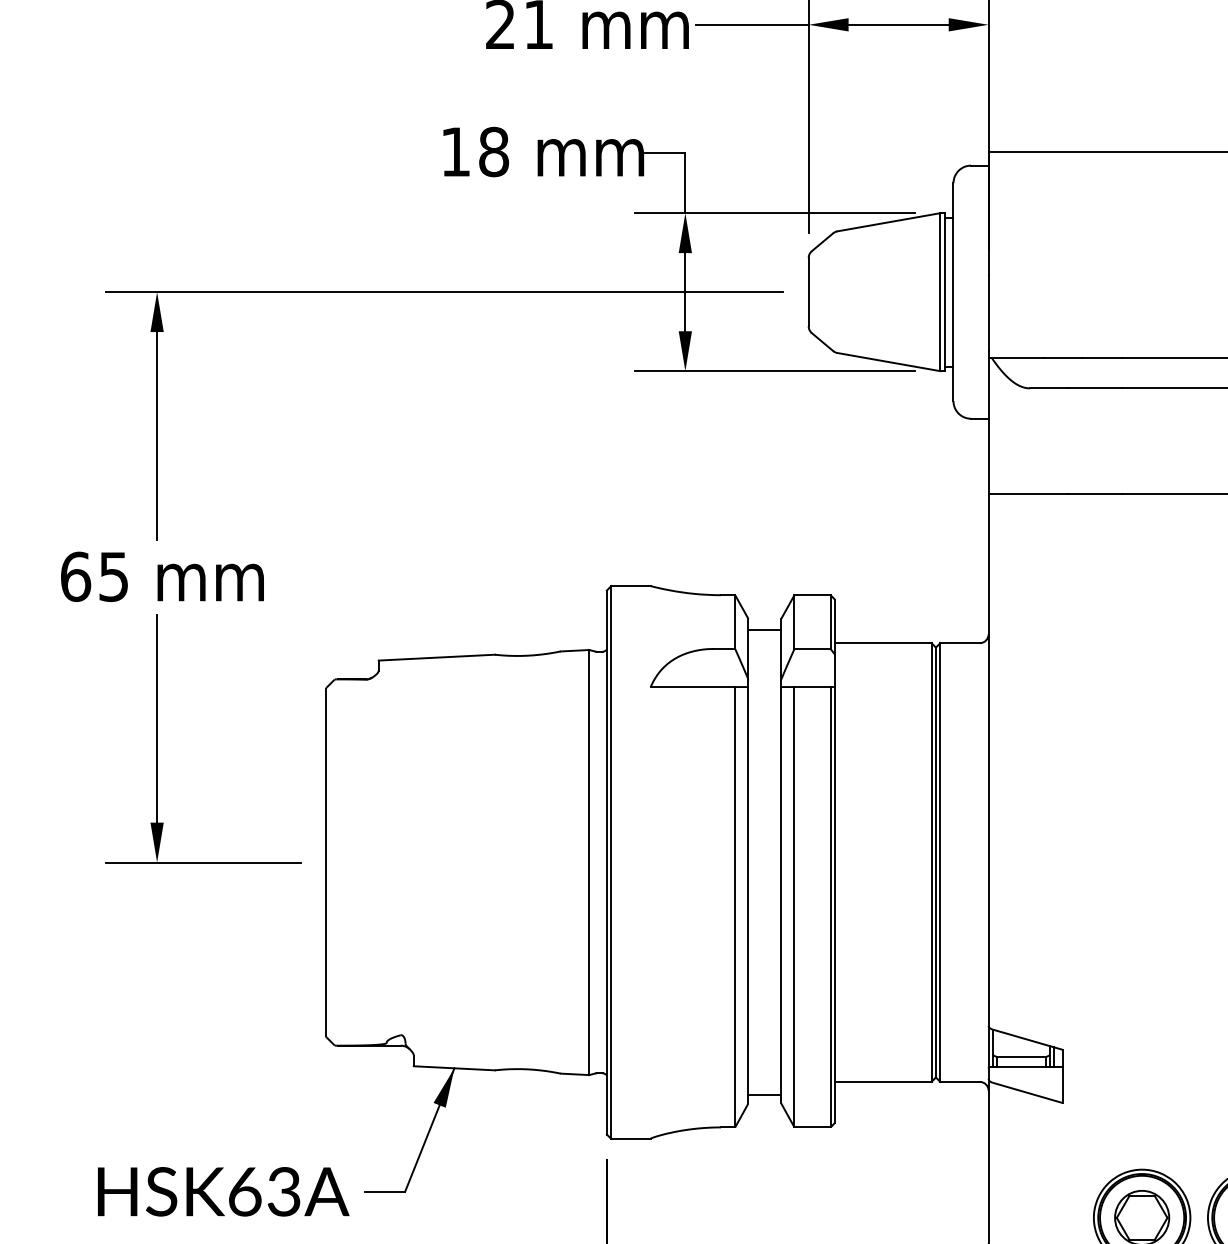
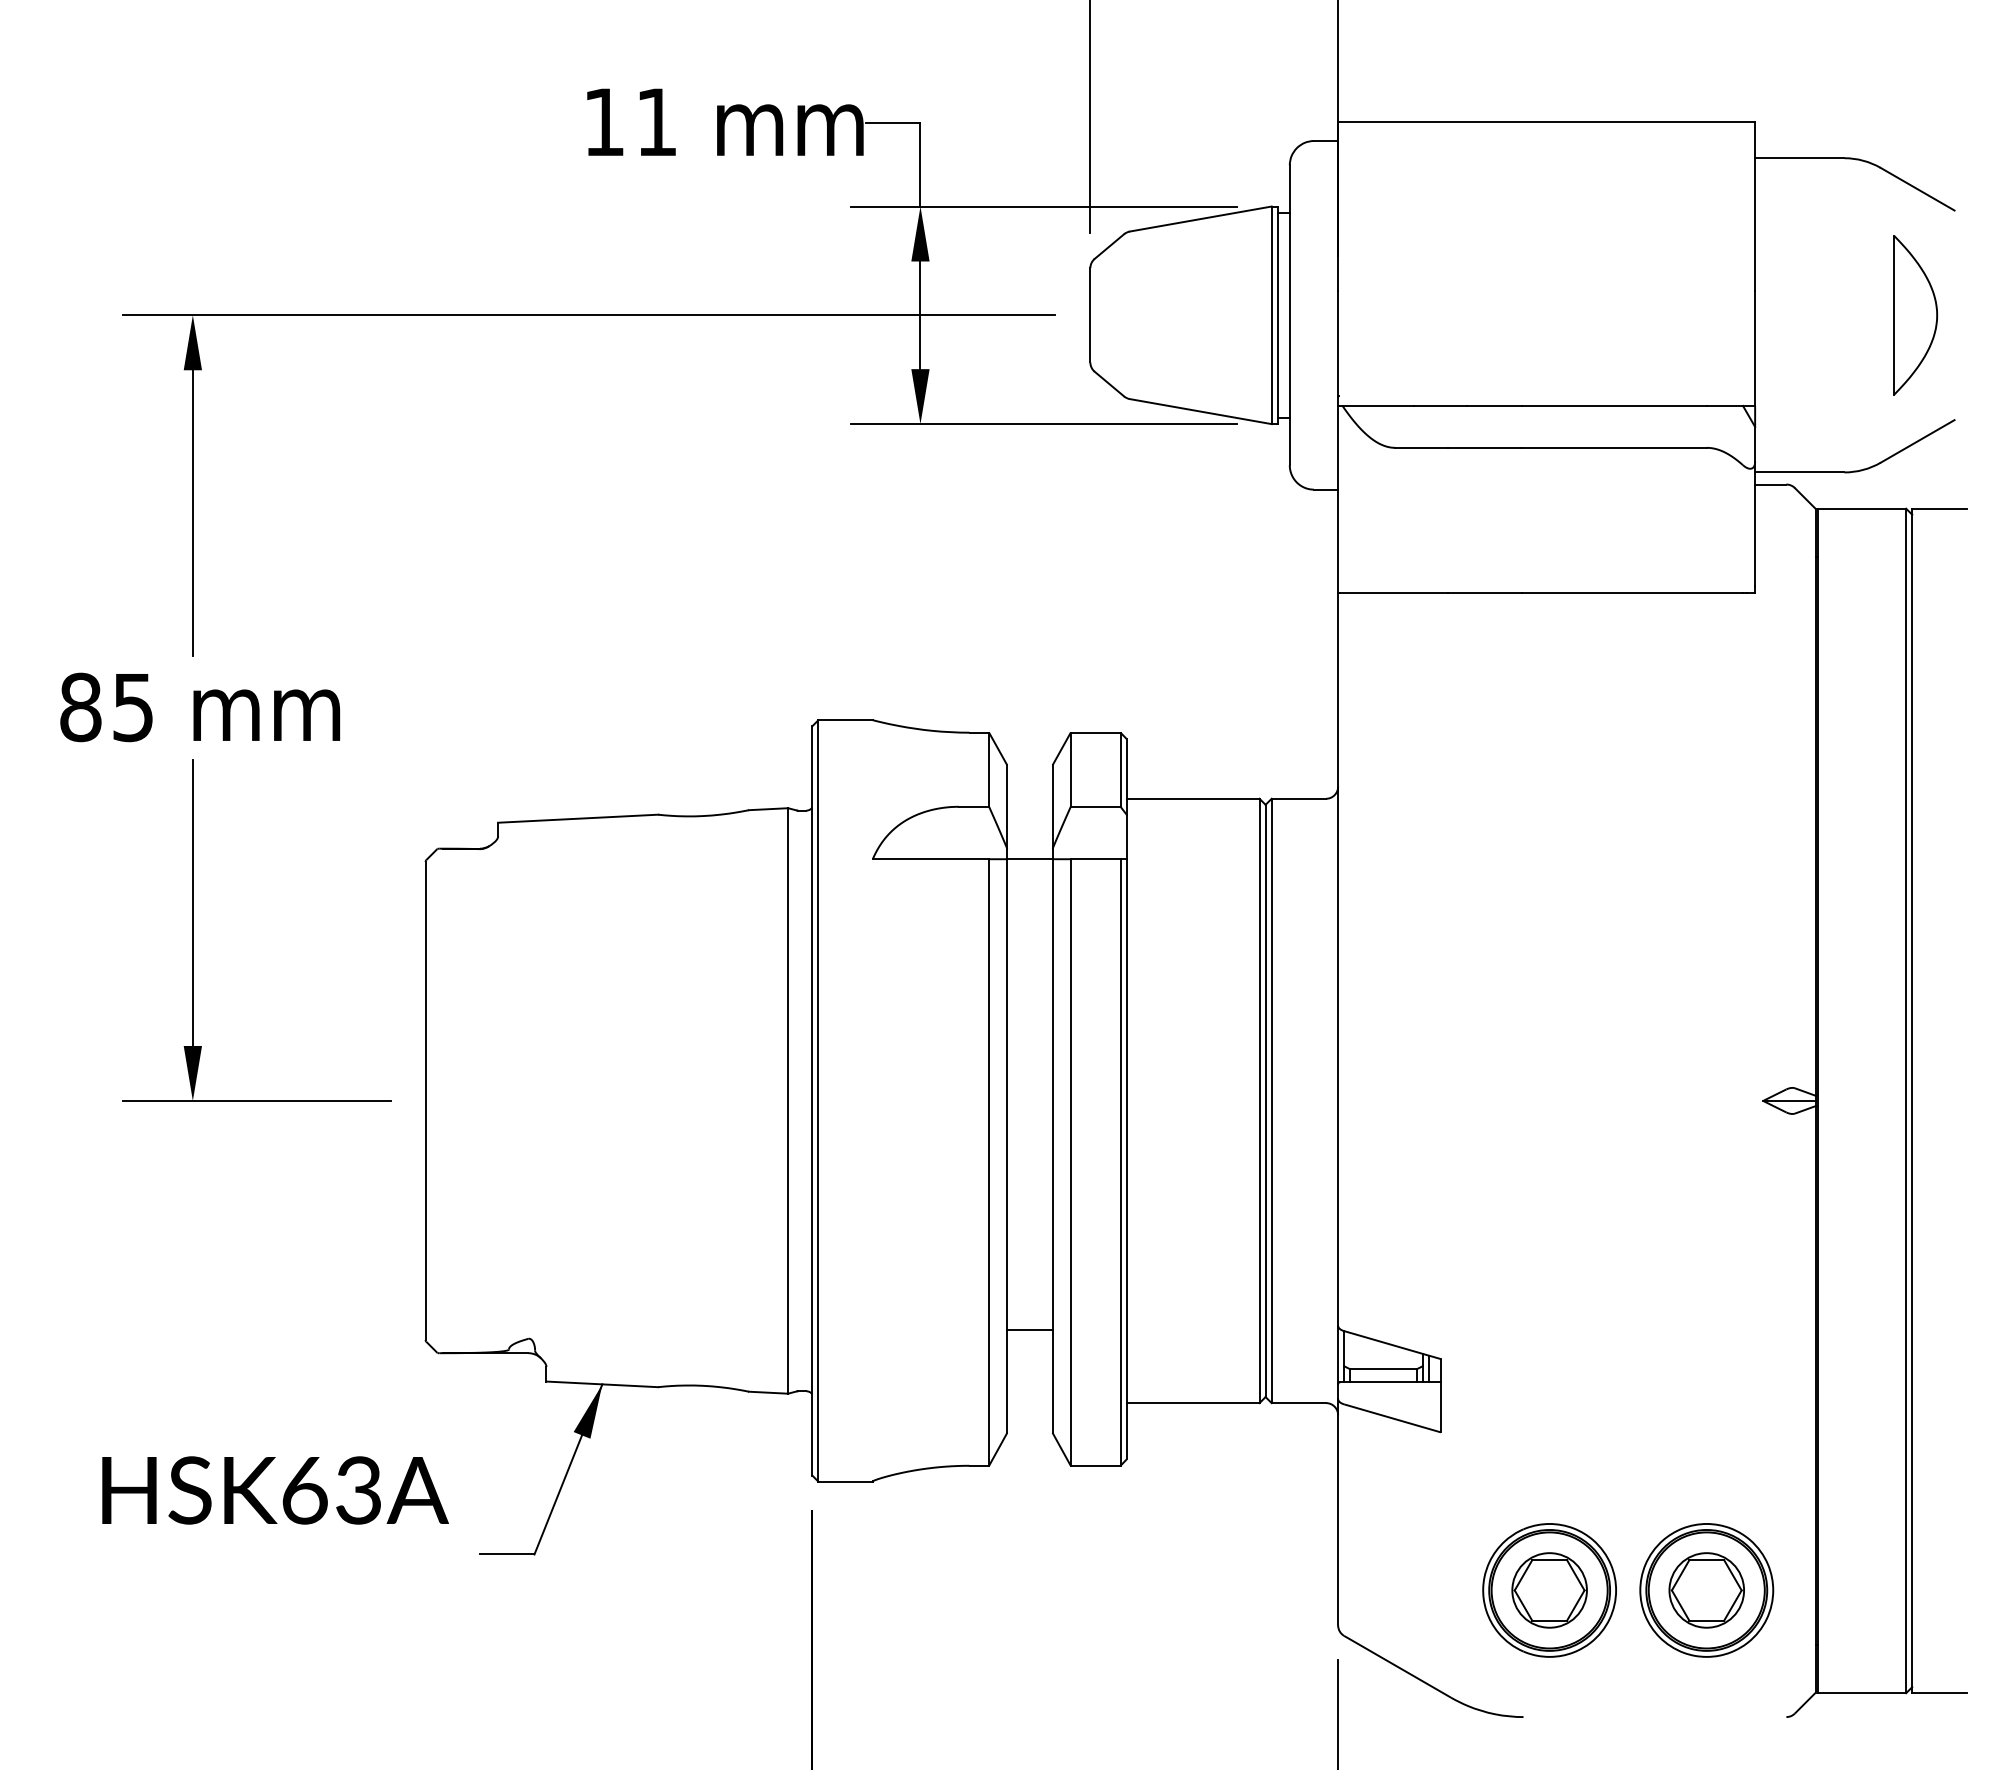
text: (493, 151) -> (656, 121), 18 -> 11
text: (75, 576) -> (80, 707), 65 -> 85
line: (764, 629) -> (1029, 858), moved
line: (764, 1095) -> (1029, 1330), moved
text: (223, 1191) -> (275, 1490), moved

